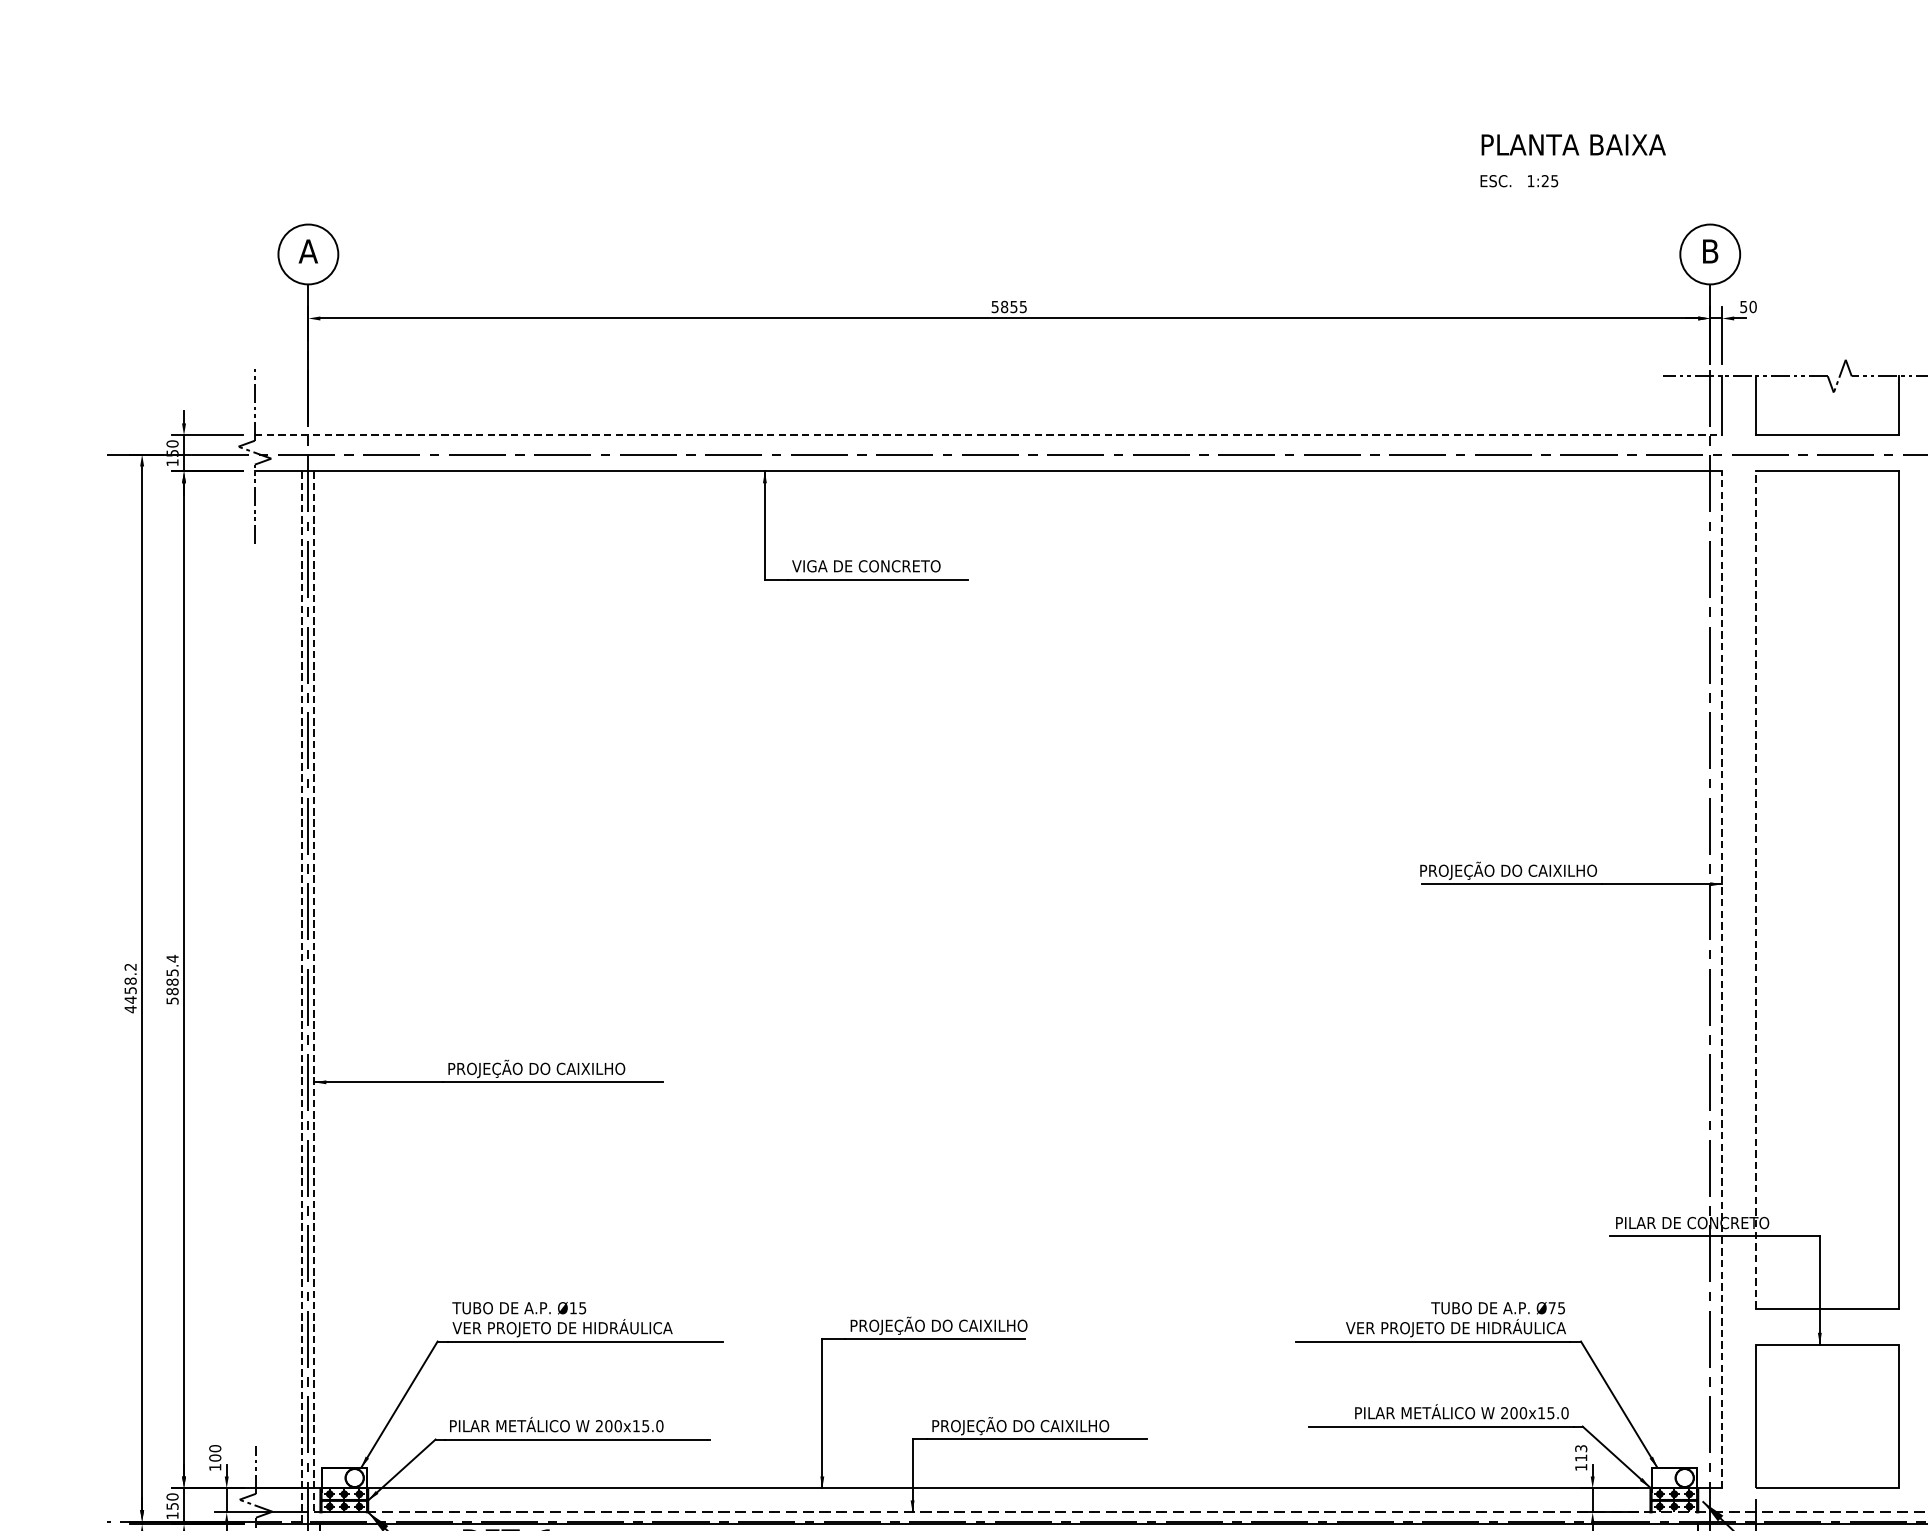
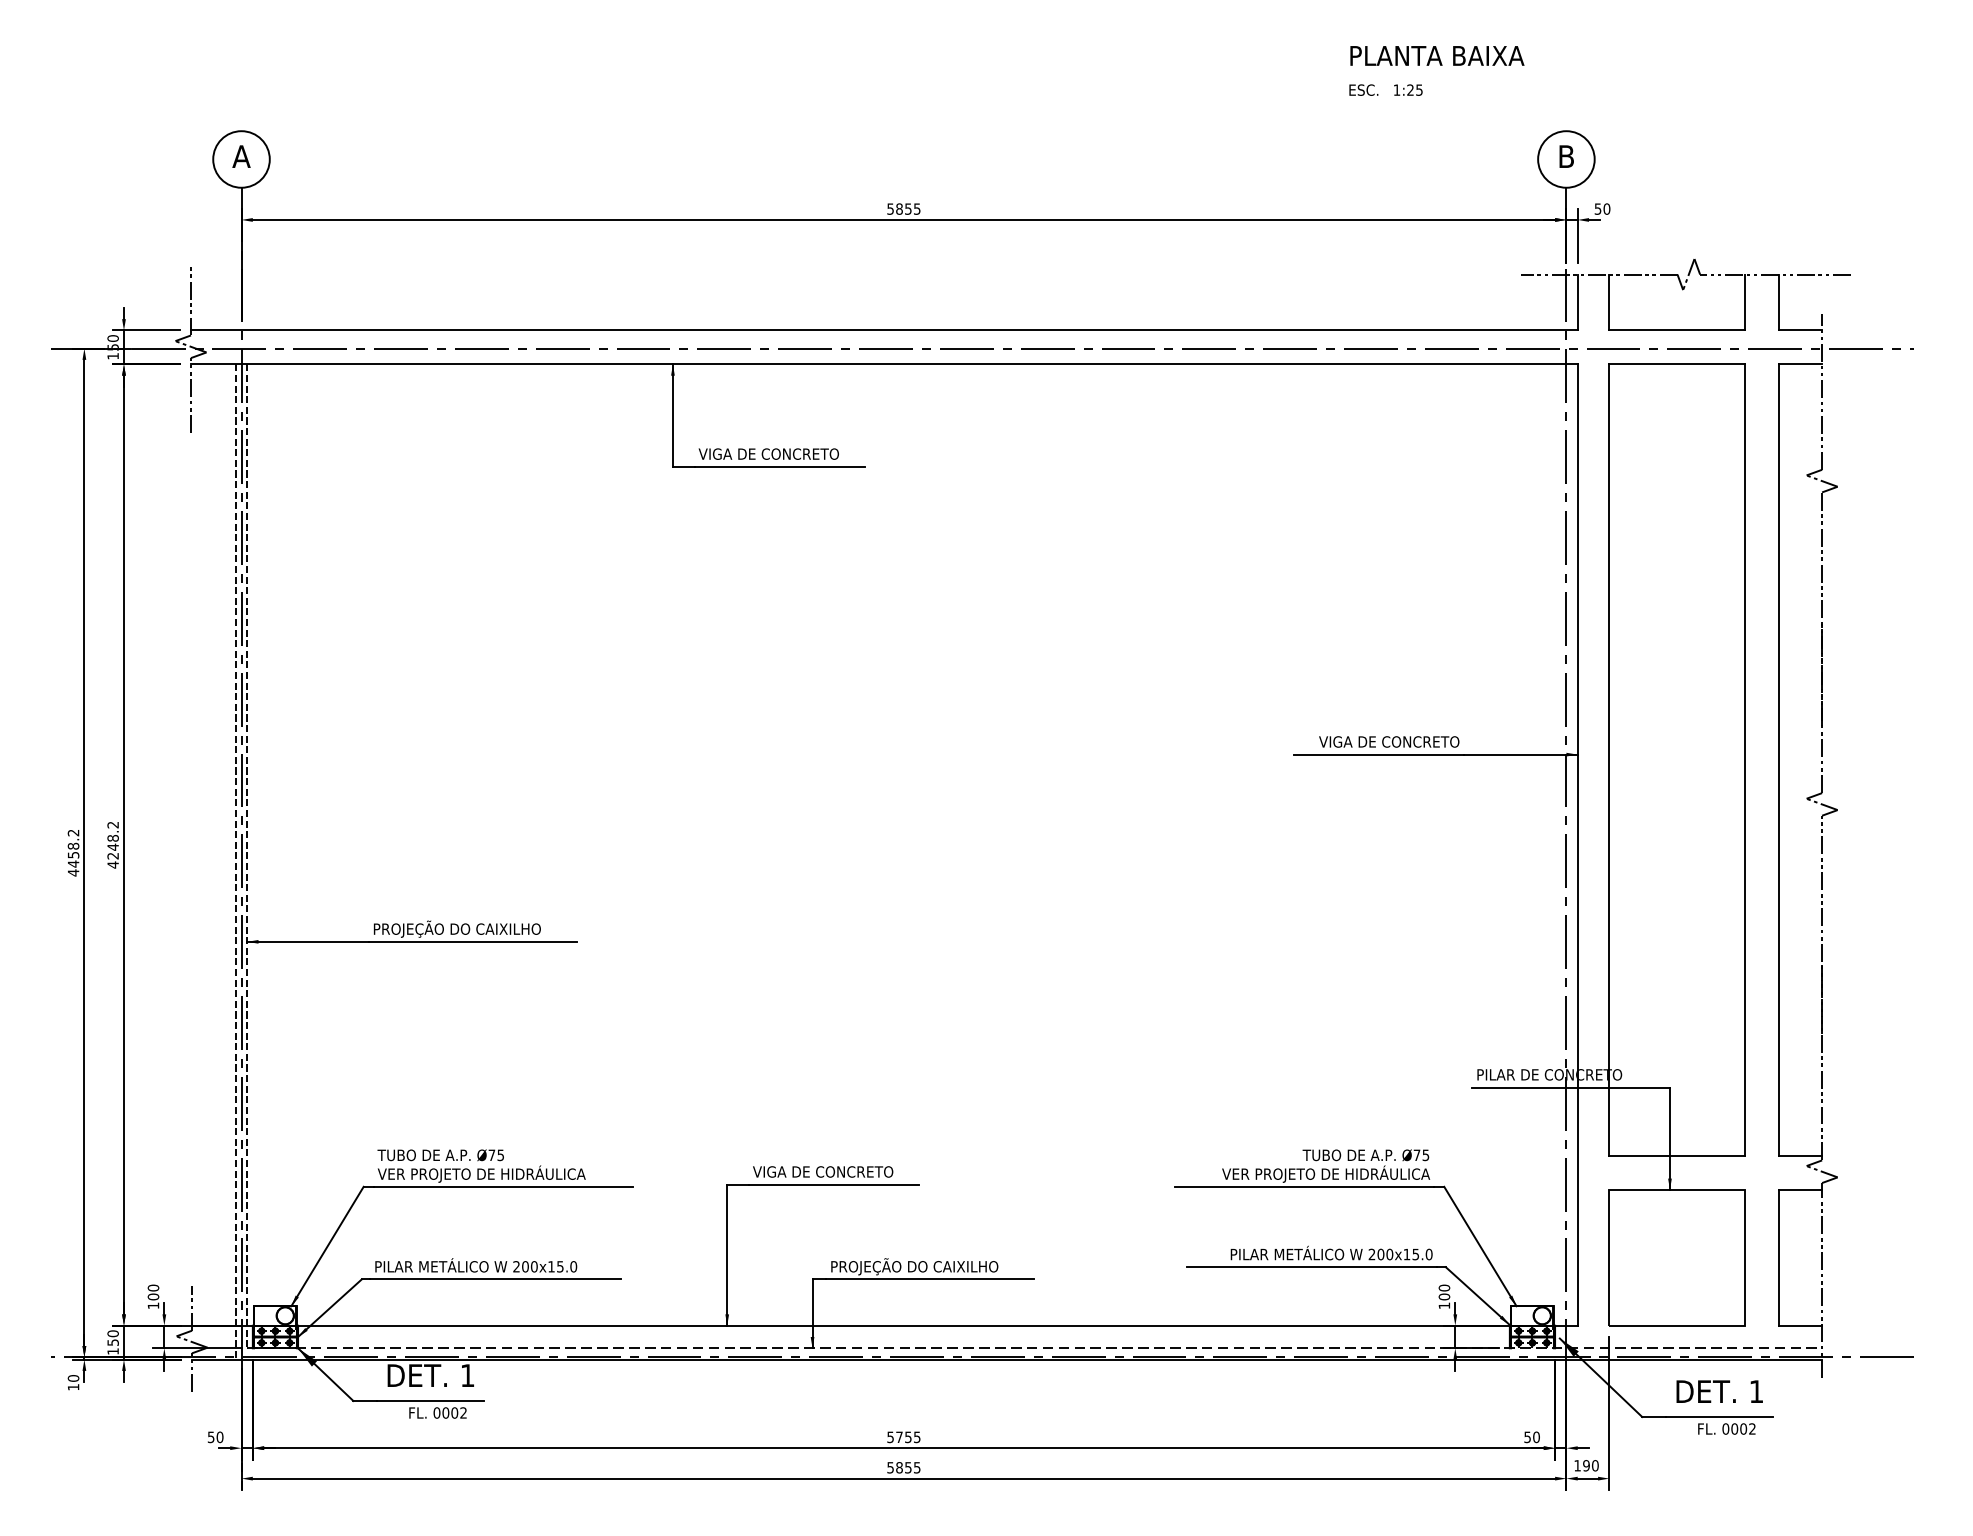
line: (988, 435) -> (884, 330), dashed -> solid
text: (1502, 870) -> (1370, 741), PROJEÇÃO DO CAIXILHO -> VIGA DE CONCRETO
line: (1755, 890) -> (1609, 760), dashed -> solid
text: (171, 979) -> (112, 844), 5885.4 -> 4248.2
line: (1721, 980) -> (1577, 845), dashed -> solid
text: (572, 1307) -> (491, 1154), Ø15 -> Ø75
text: (938, 1325) -> (837, 1171), PROJEÇÃO DO CAIXILHO -> VIGA DE CONCRETO
text: (1581, 1453) -> (1444, 1292), 113 -> 100

